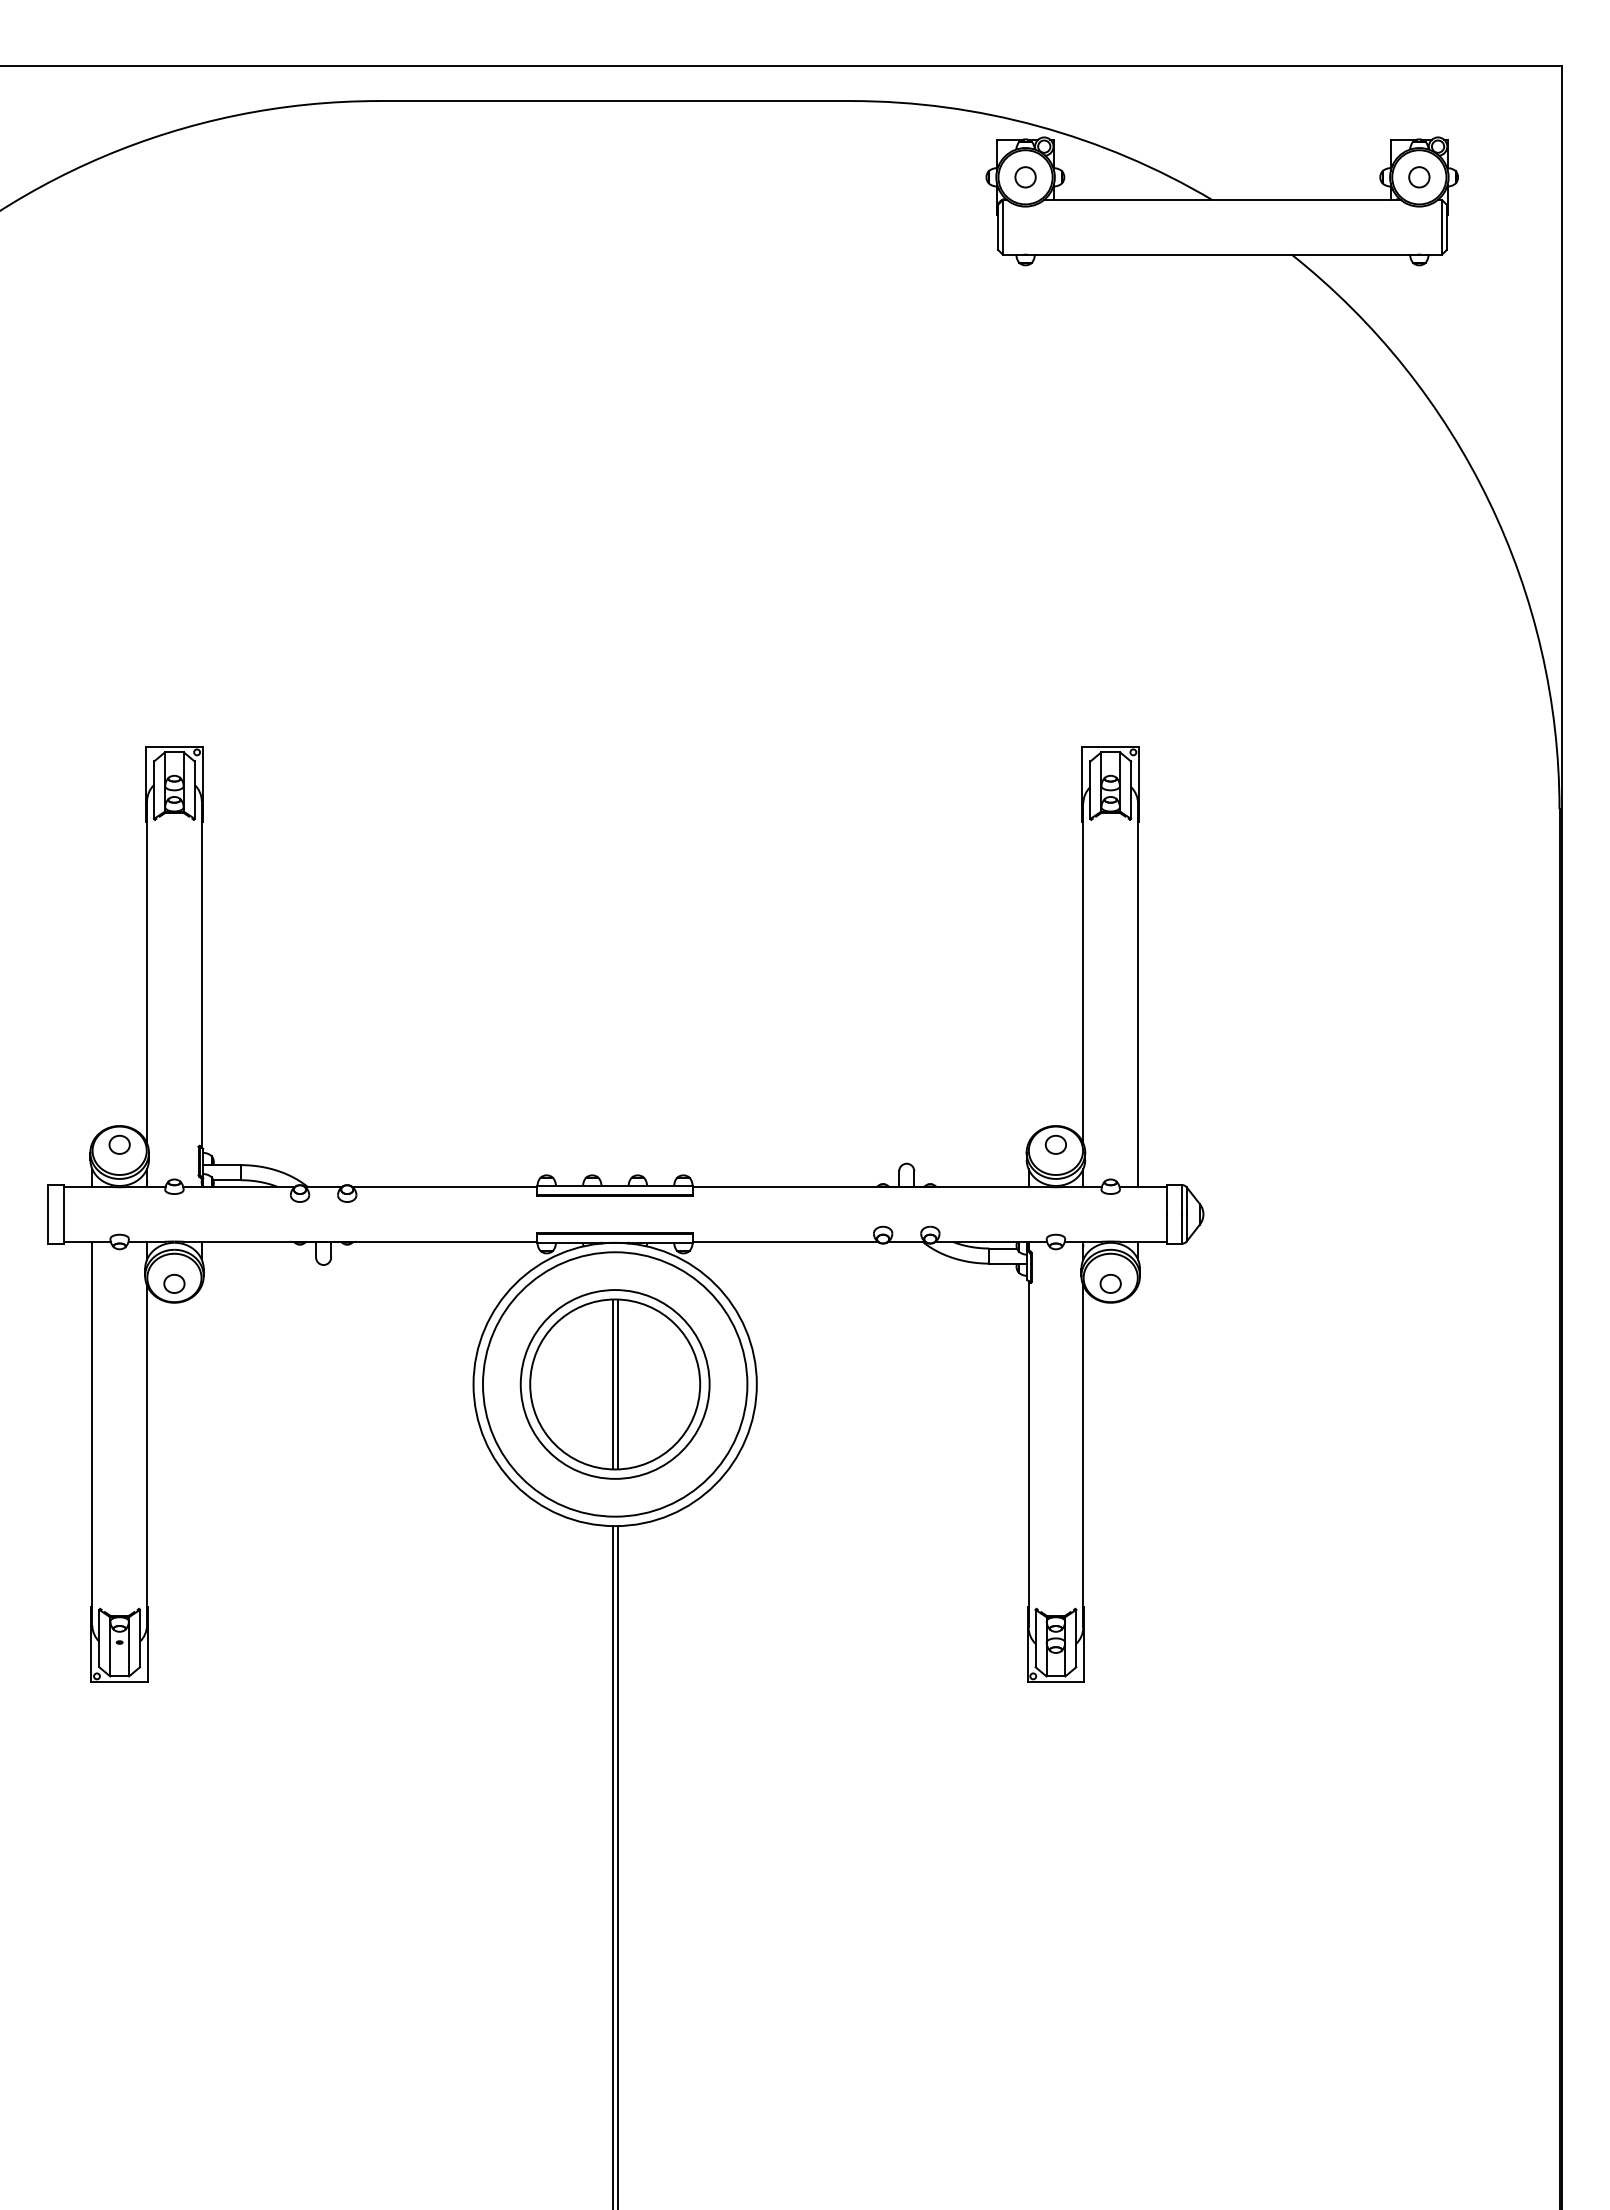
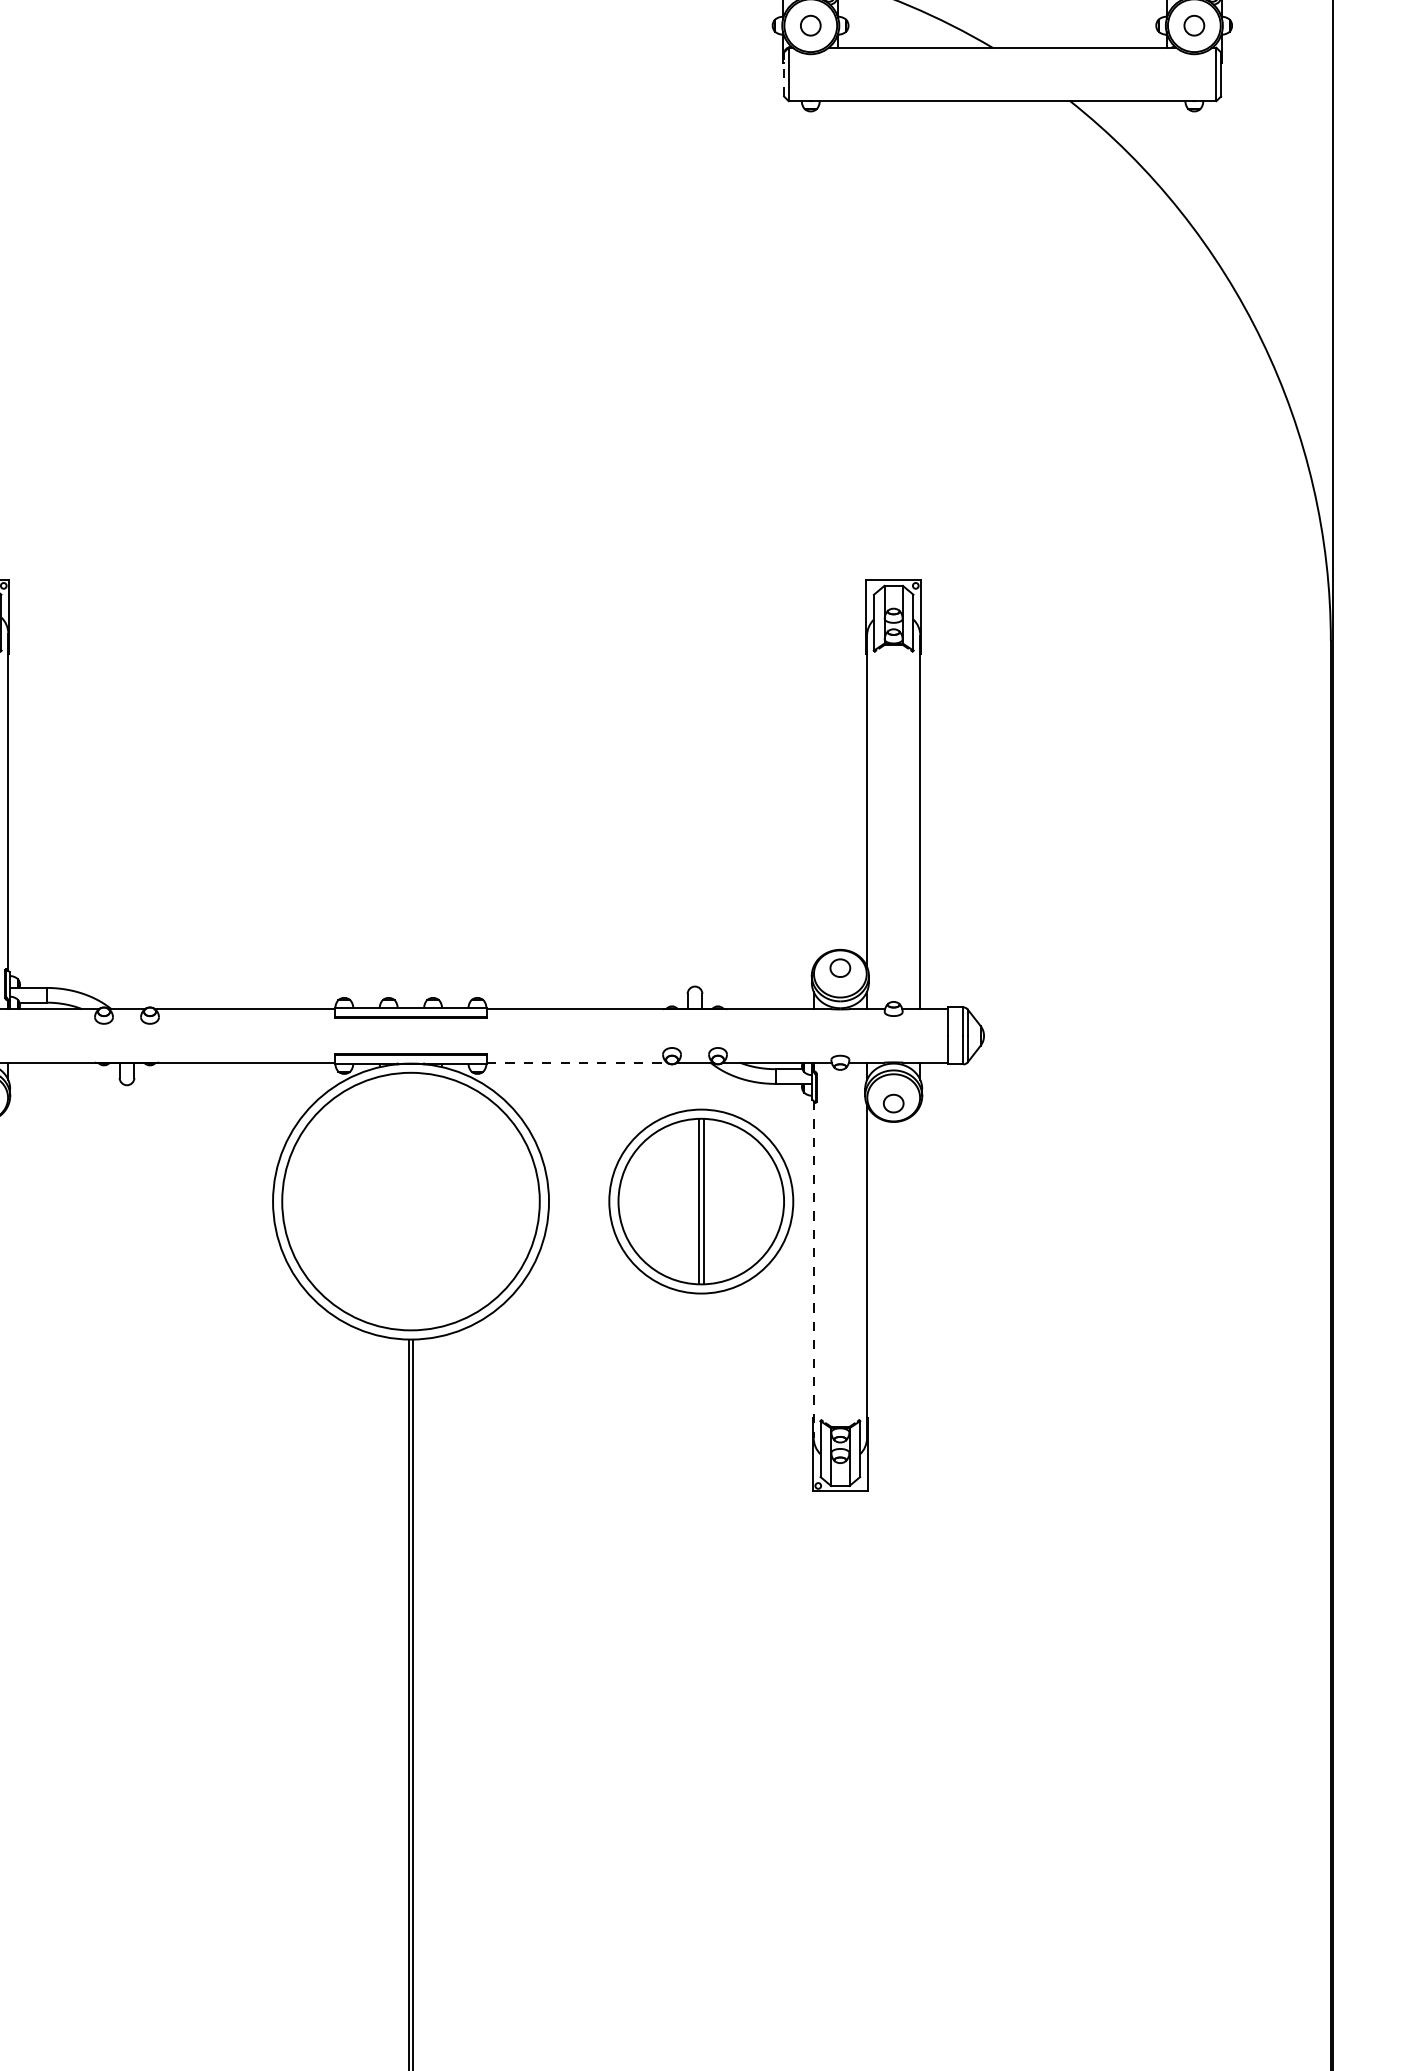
line: (998, 227) -> (784, 74), solid -> dashed
line: (786, 1241) -> (577, 1062), solid -> dashed
part: (614, 1384) -> (700, 1201), moved
line: (1028, 1454) -> (813, 1269), solid -> dashed

